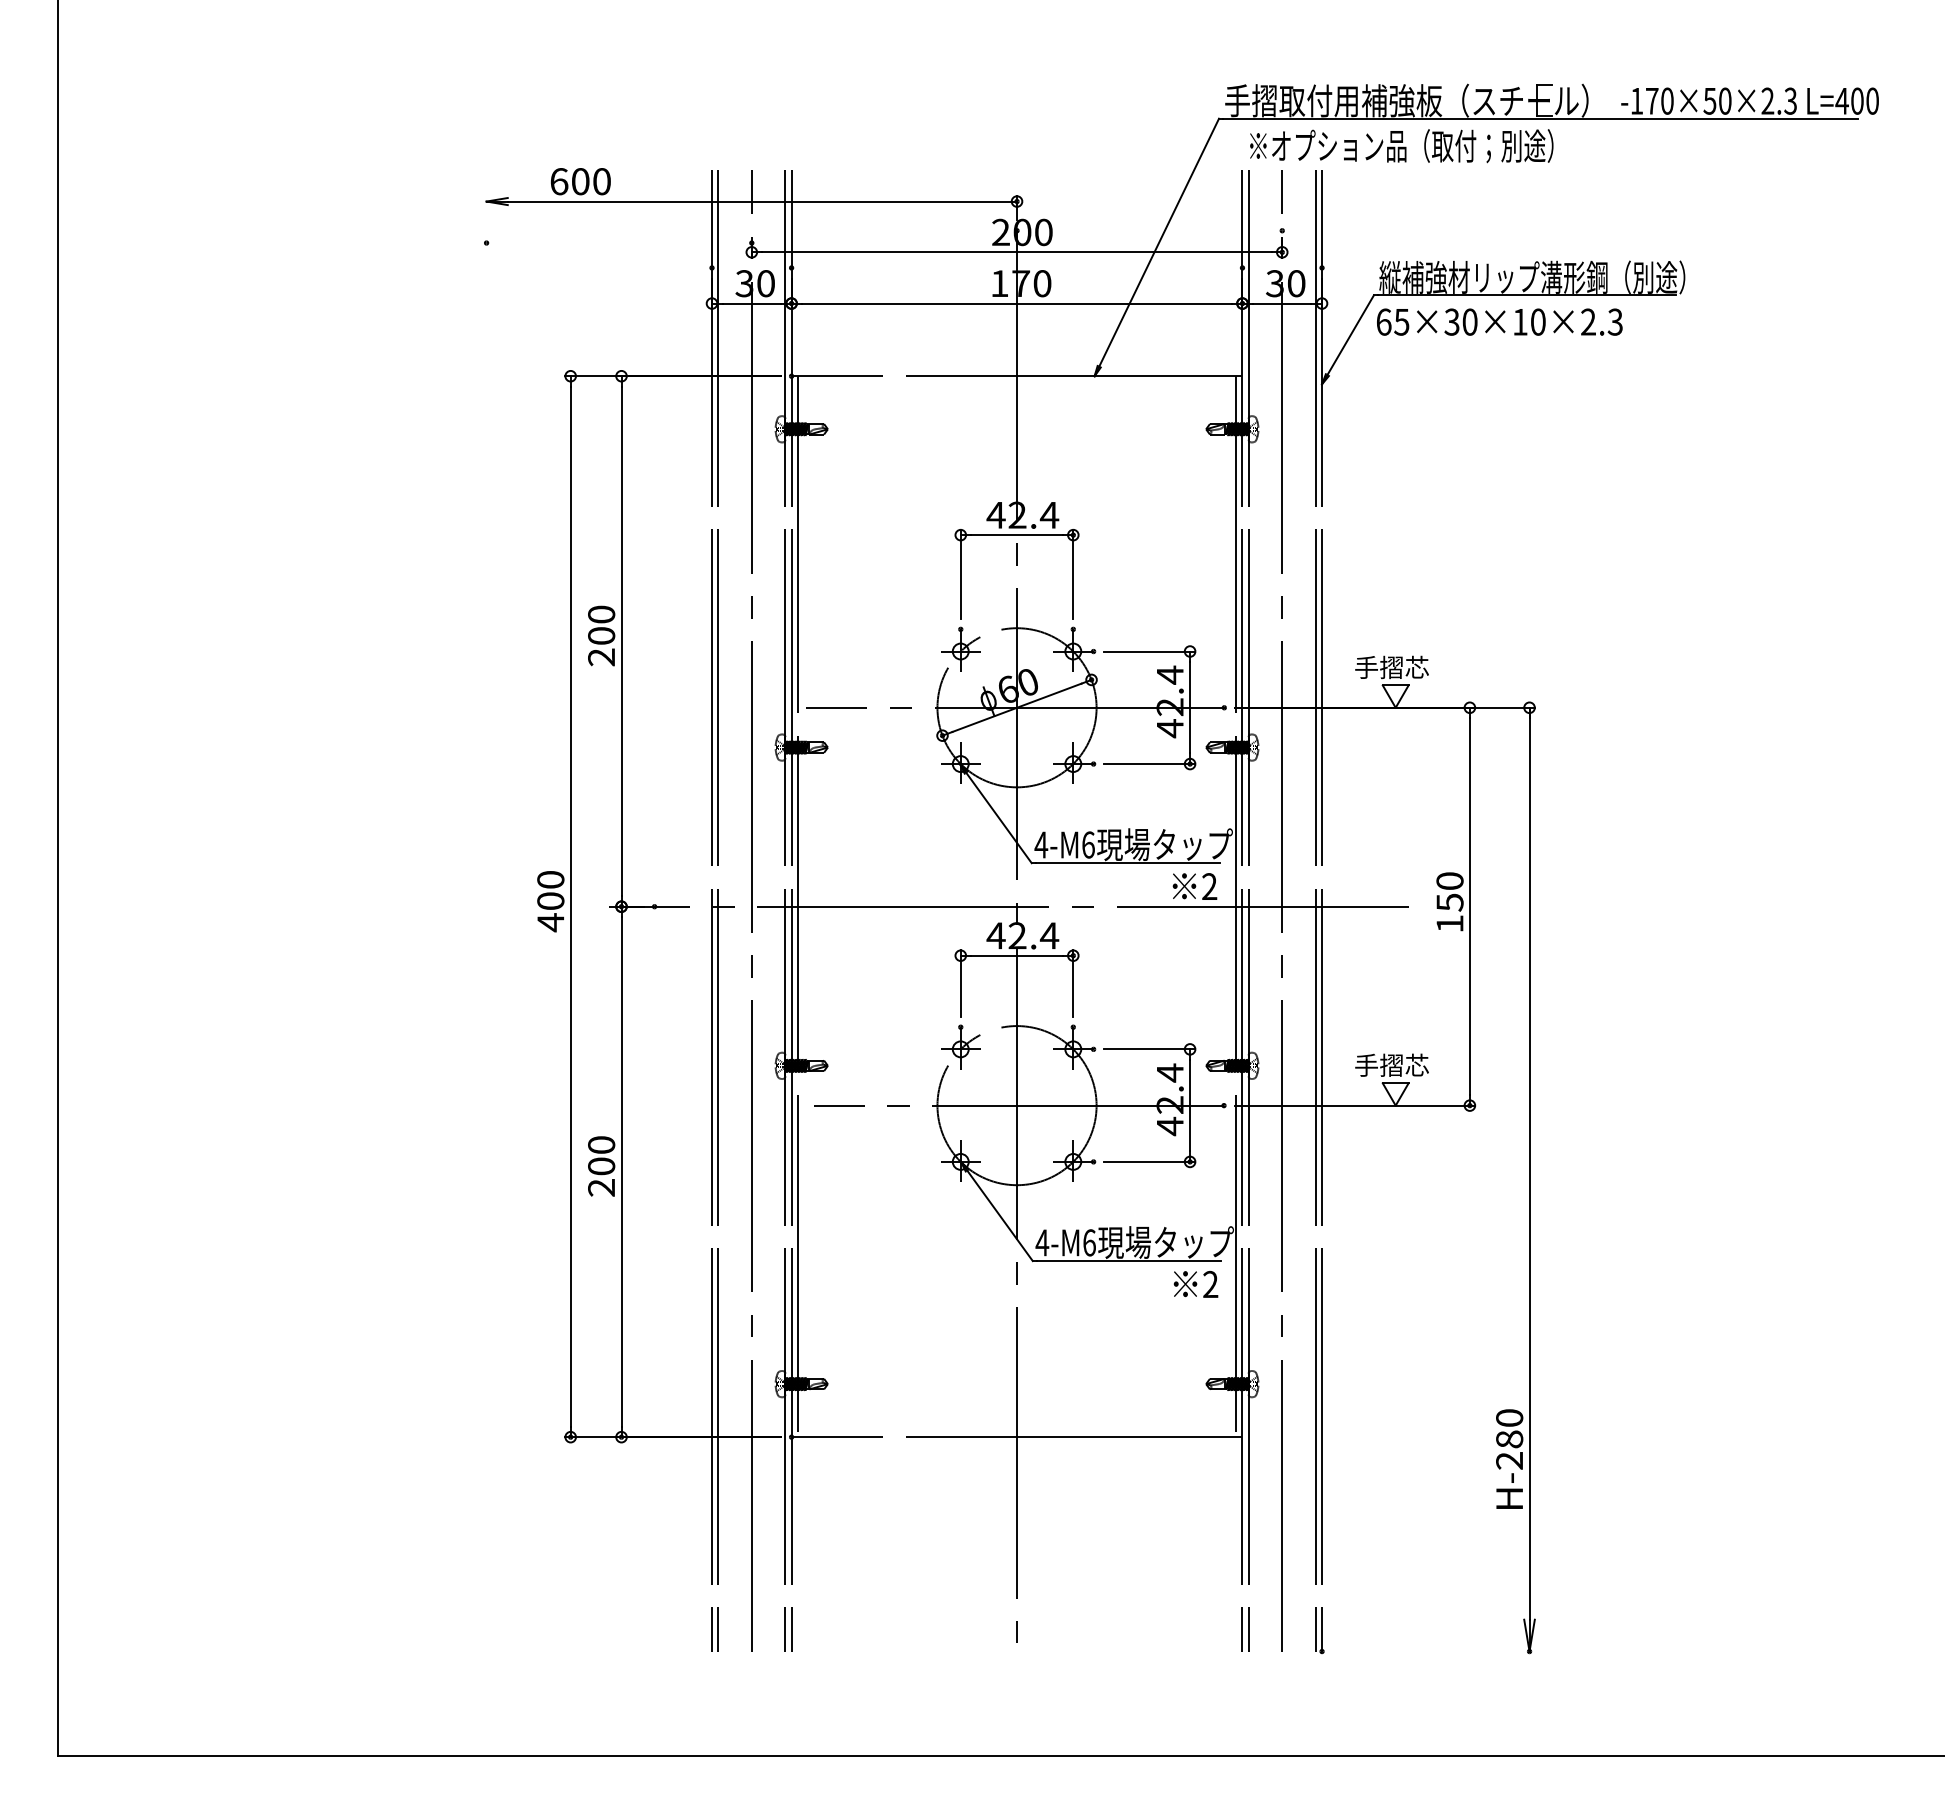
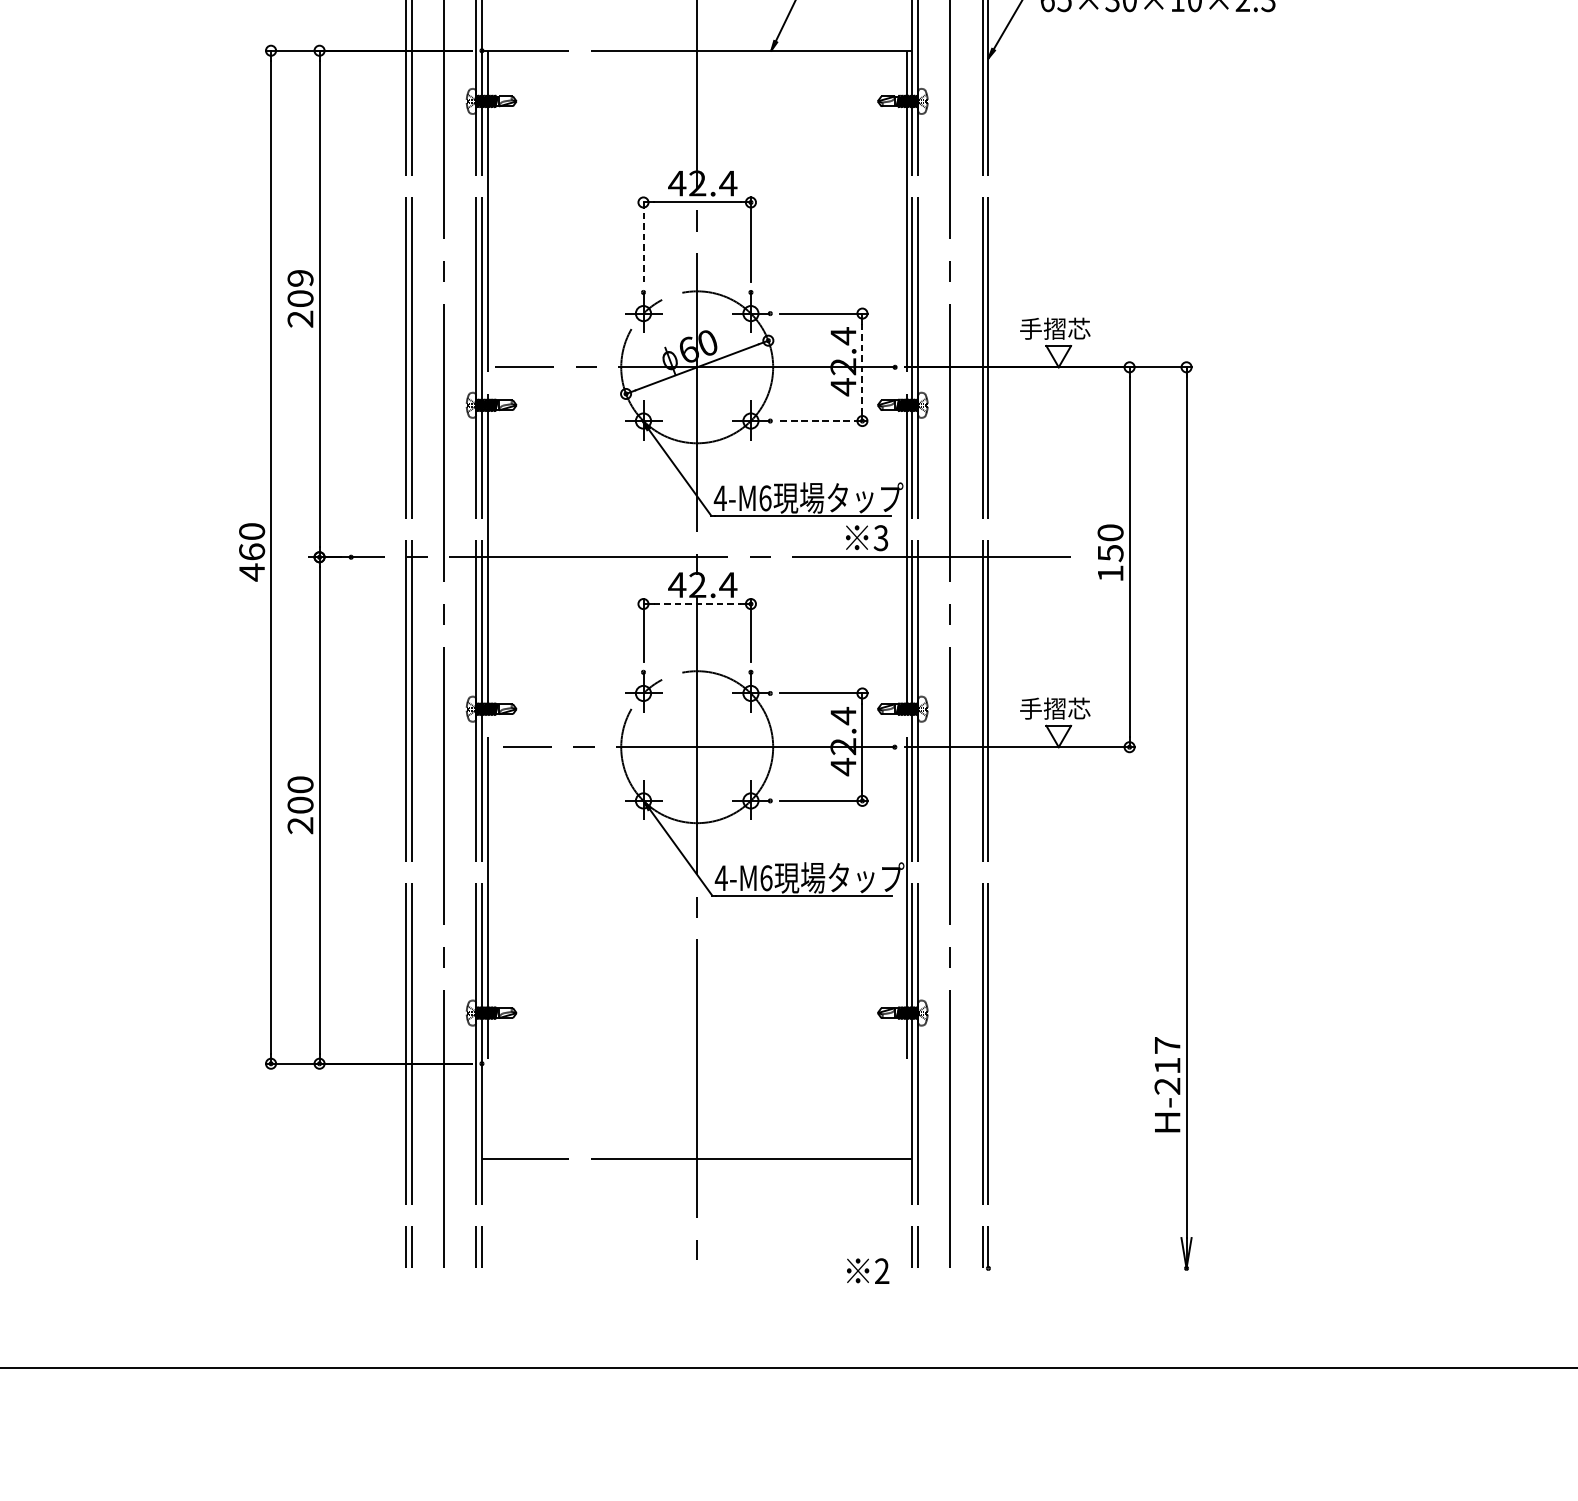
line: (960, 573) -> (643, 239), solid -> dashed
text: (601, 614) -> (300, 278), 200 -> 209
line: (1190, 707) -> (862, 367), solid -> dashed
line: (1149, 764) -> (823, 421), solid -> dashed
text: (1209, 886) -> (880, 537), 2 -> 3
text: (550, 900) -> (251, 551), 400 -> 460
line: (1017, 955) -> (697, 603), solid -> dashed
text: (1195, 1284) -> (867, 1271), moved
text: (1509, 1428) -> (1167, 1055), H-280 -> H-217
line: (1016, 1437) -> (696, 1159), moved

